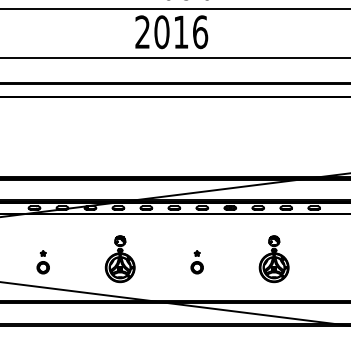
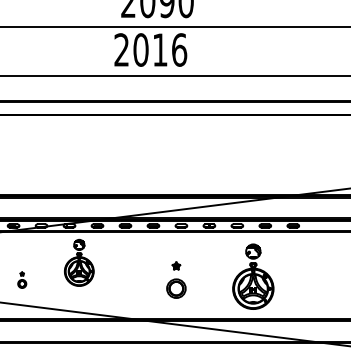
part: (119, 259) -> (78, 263), moved
part: (273, 259) -> (252, 277), size x1.4
part: (42, 262) -> (21, 280), size x0.7
part: (196, 262) -> (175, 280), size x1.6

